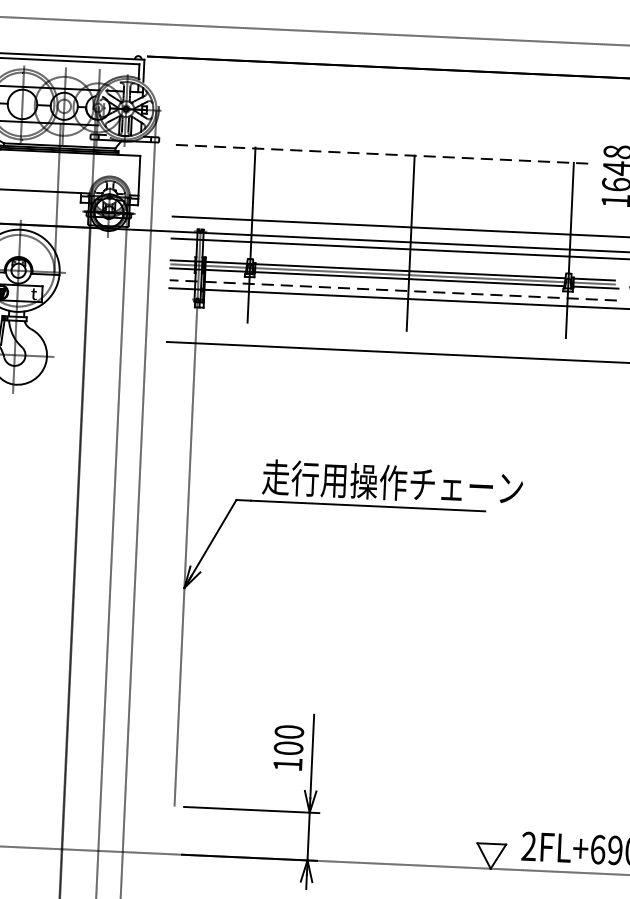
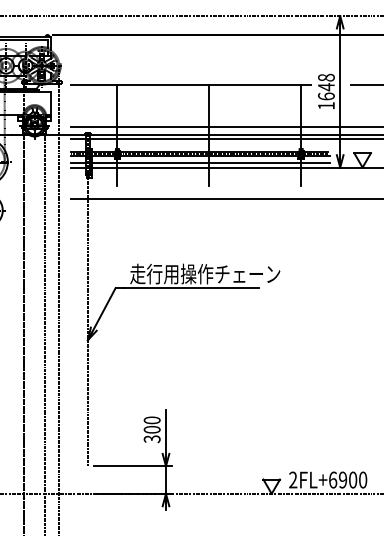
line: (383, 154) -> (191, 85), dashed -> solid
line: (393, 290) -> (200, 163), dashed -> solid
text: (286, 765) -> (151, 439), 100 -> 300

